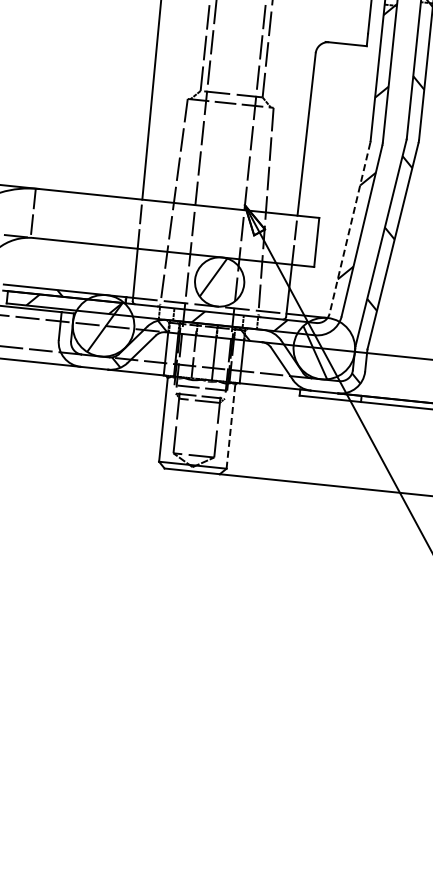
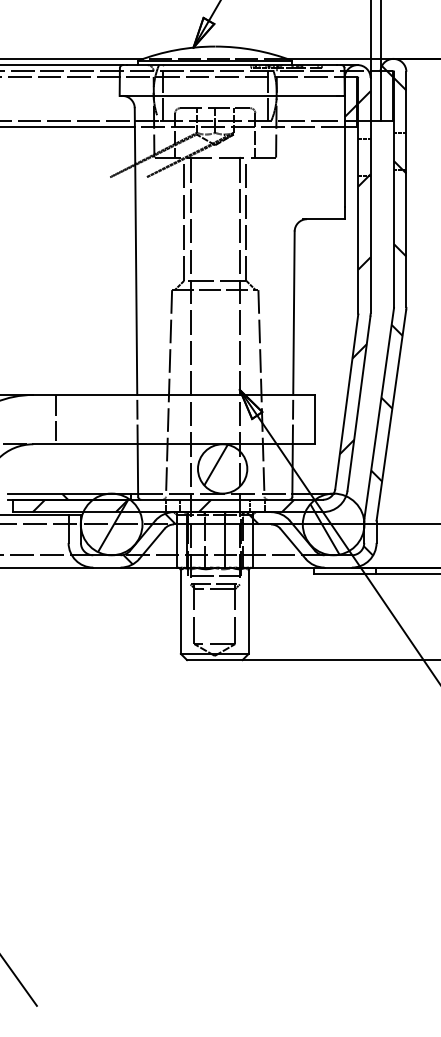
line: (33, 213) -> (56, 419), moved
line: (349, 228) -> (346, 402), dashed -> solid
line: (230, 427) -> (248, 612), dashed -> solid

